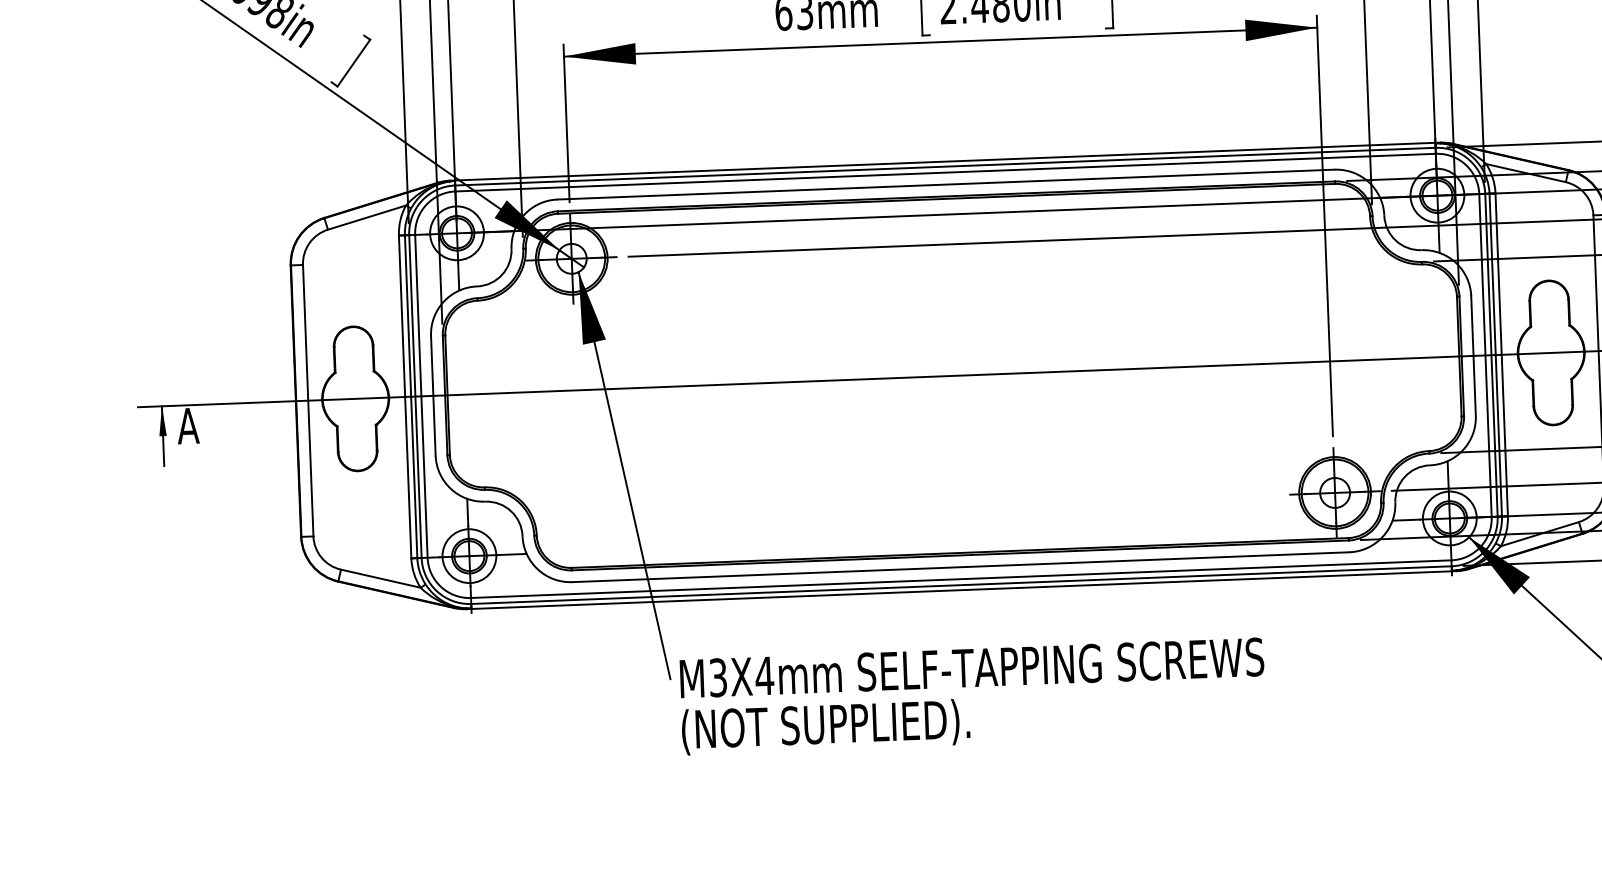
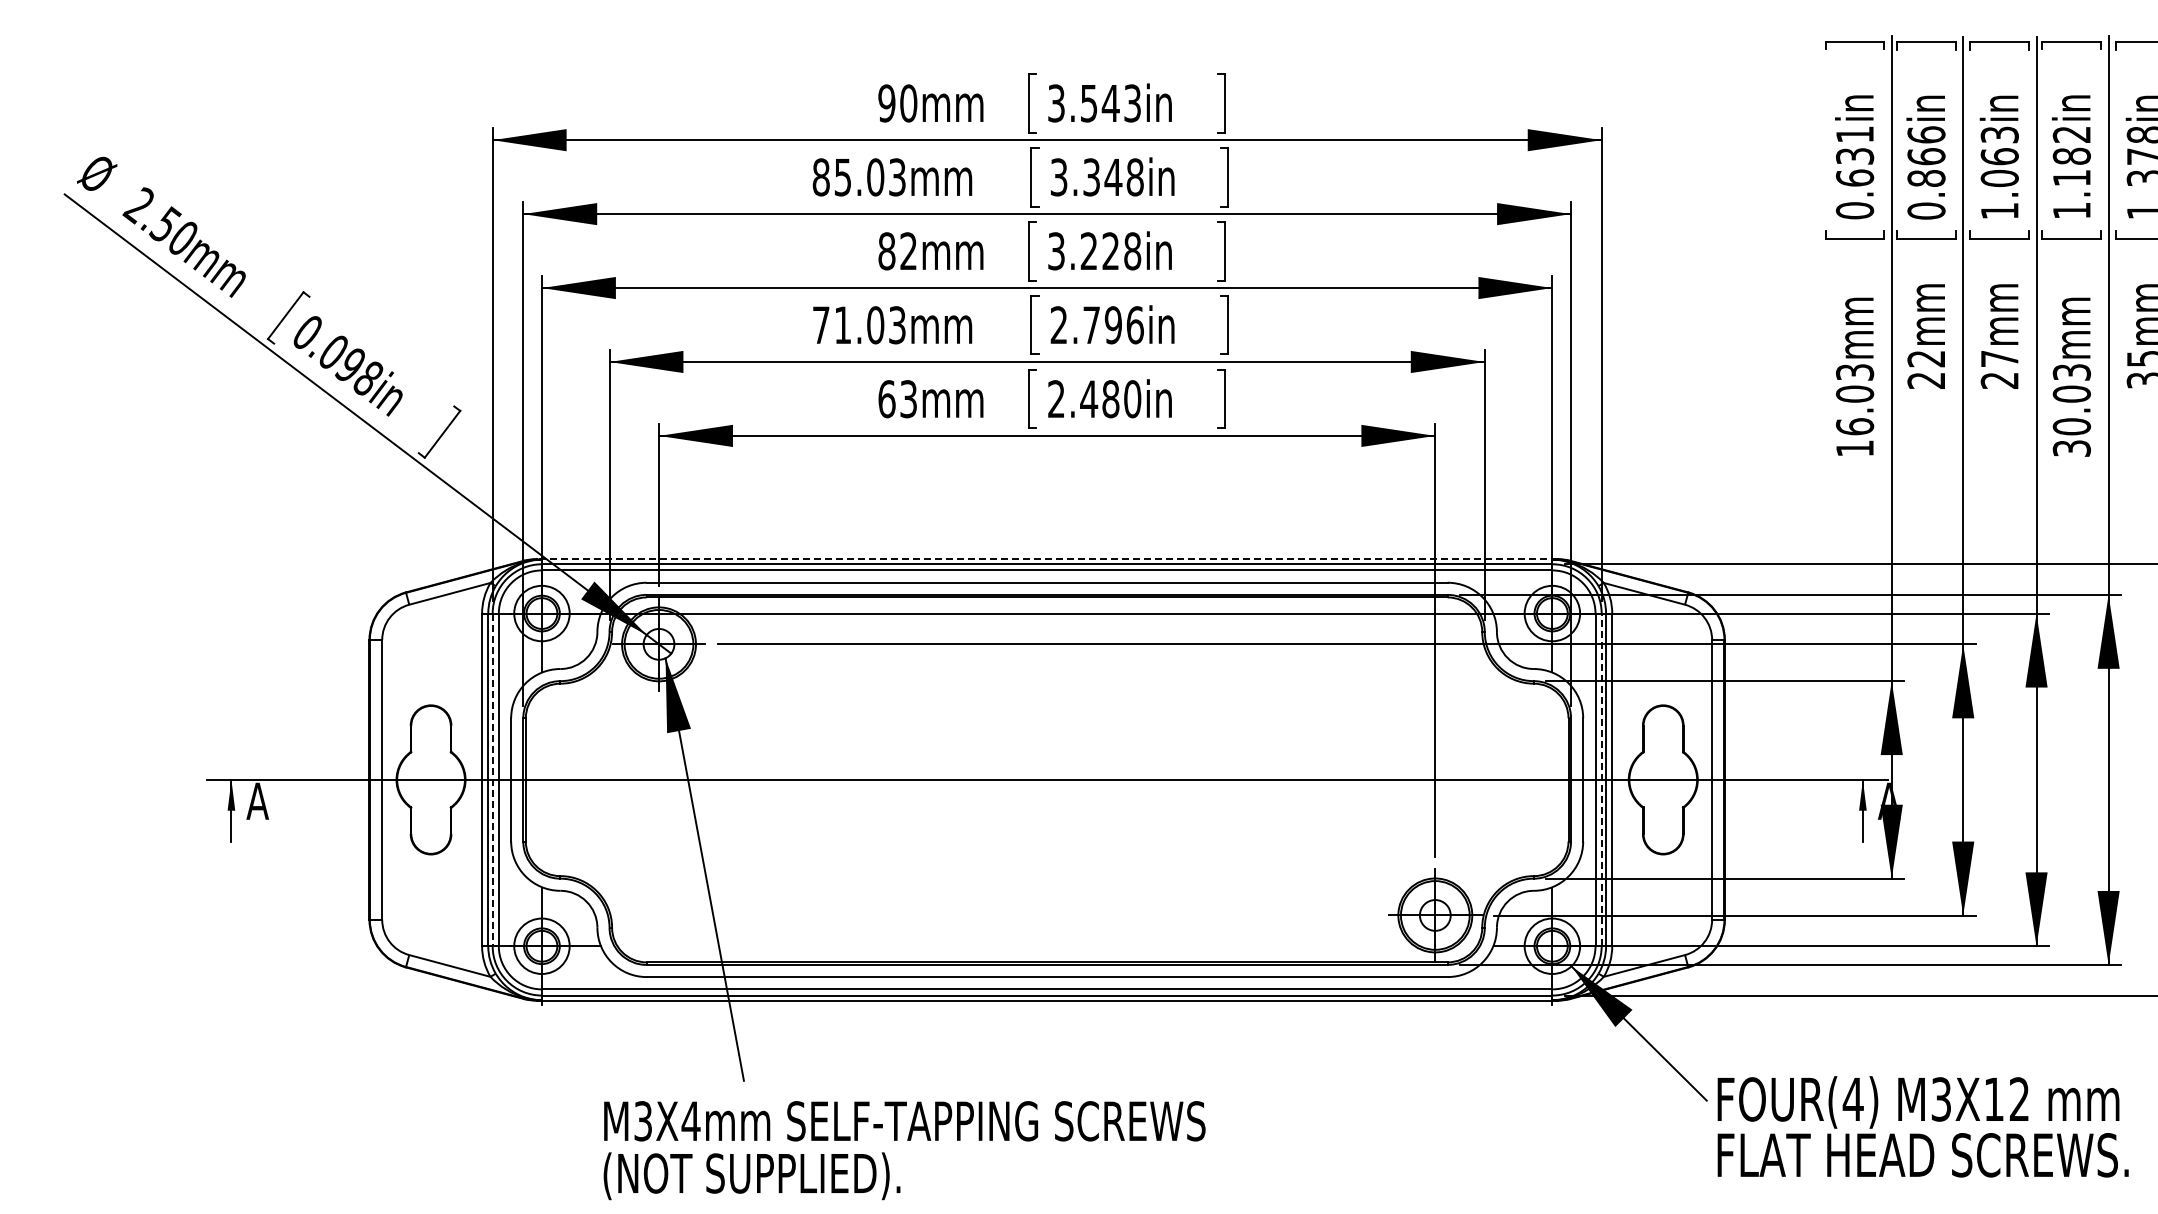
line: (944, 162) -> (1046, 559), solid -> dashed
line: (1491, 354) -> (1601, 779), solid -> dashed
line: (415, 397) -> (492, 780), solid -> dashed
text: (972, 696) -> (904, 1150), moved

